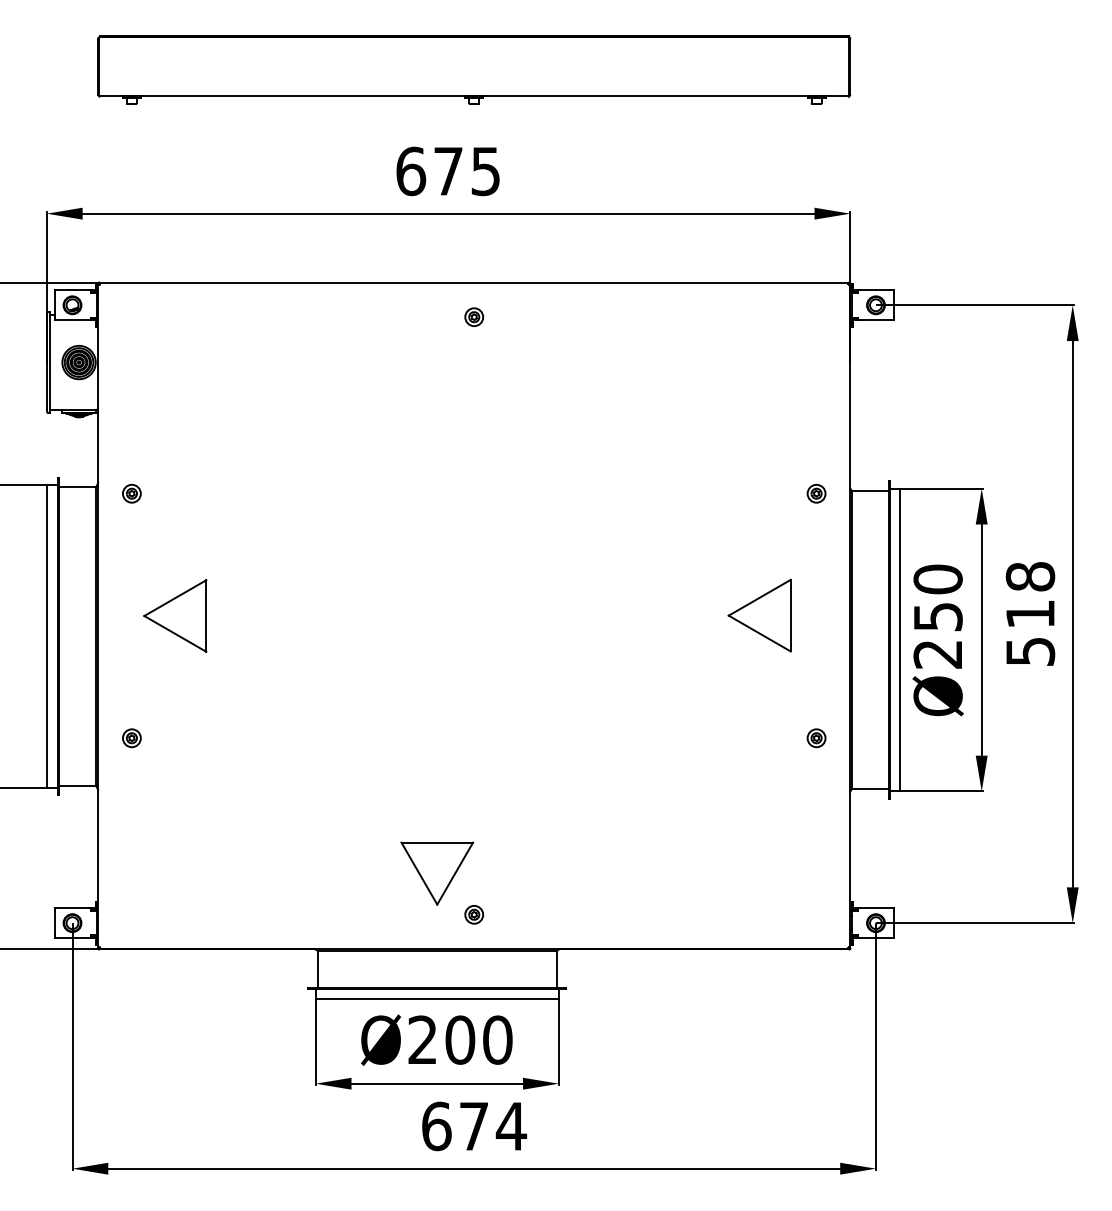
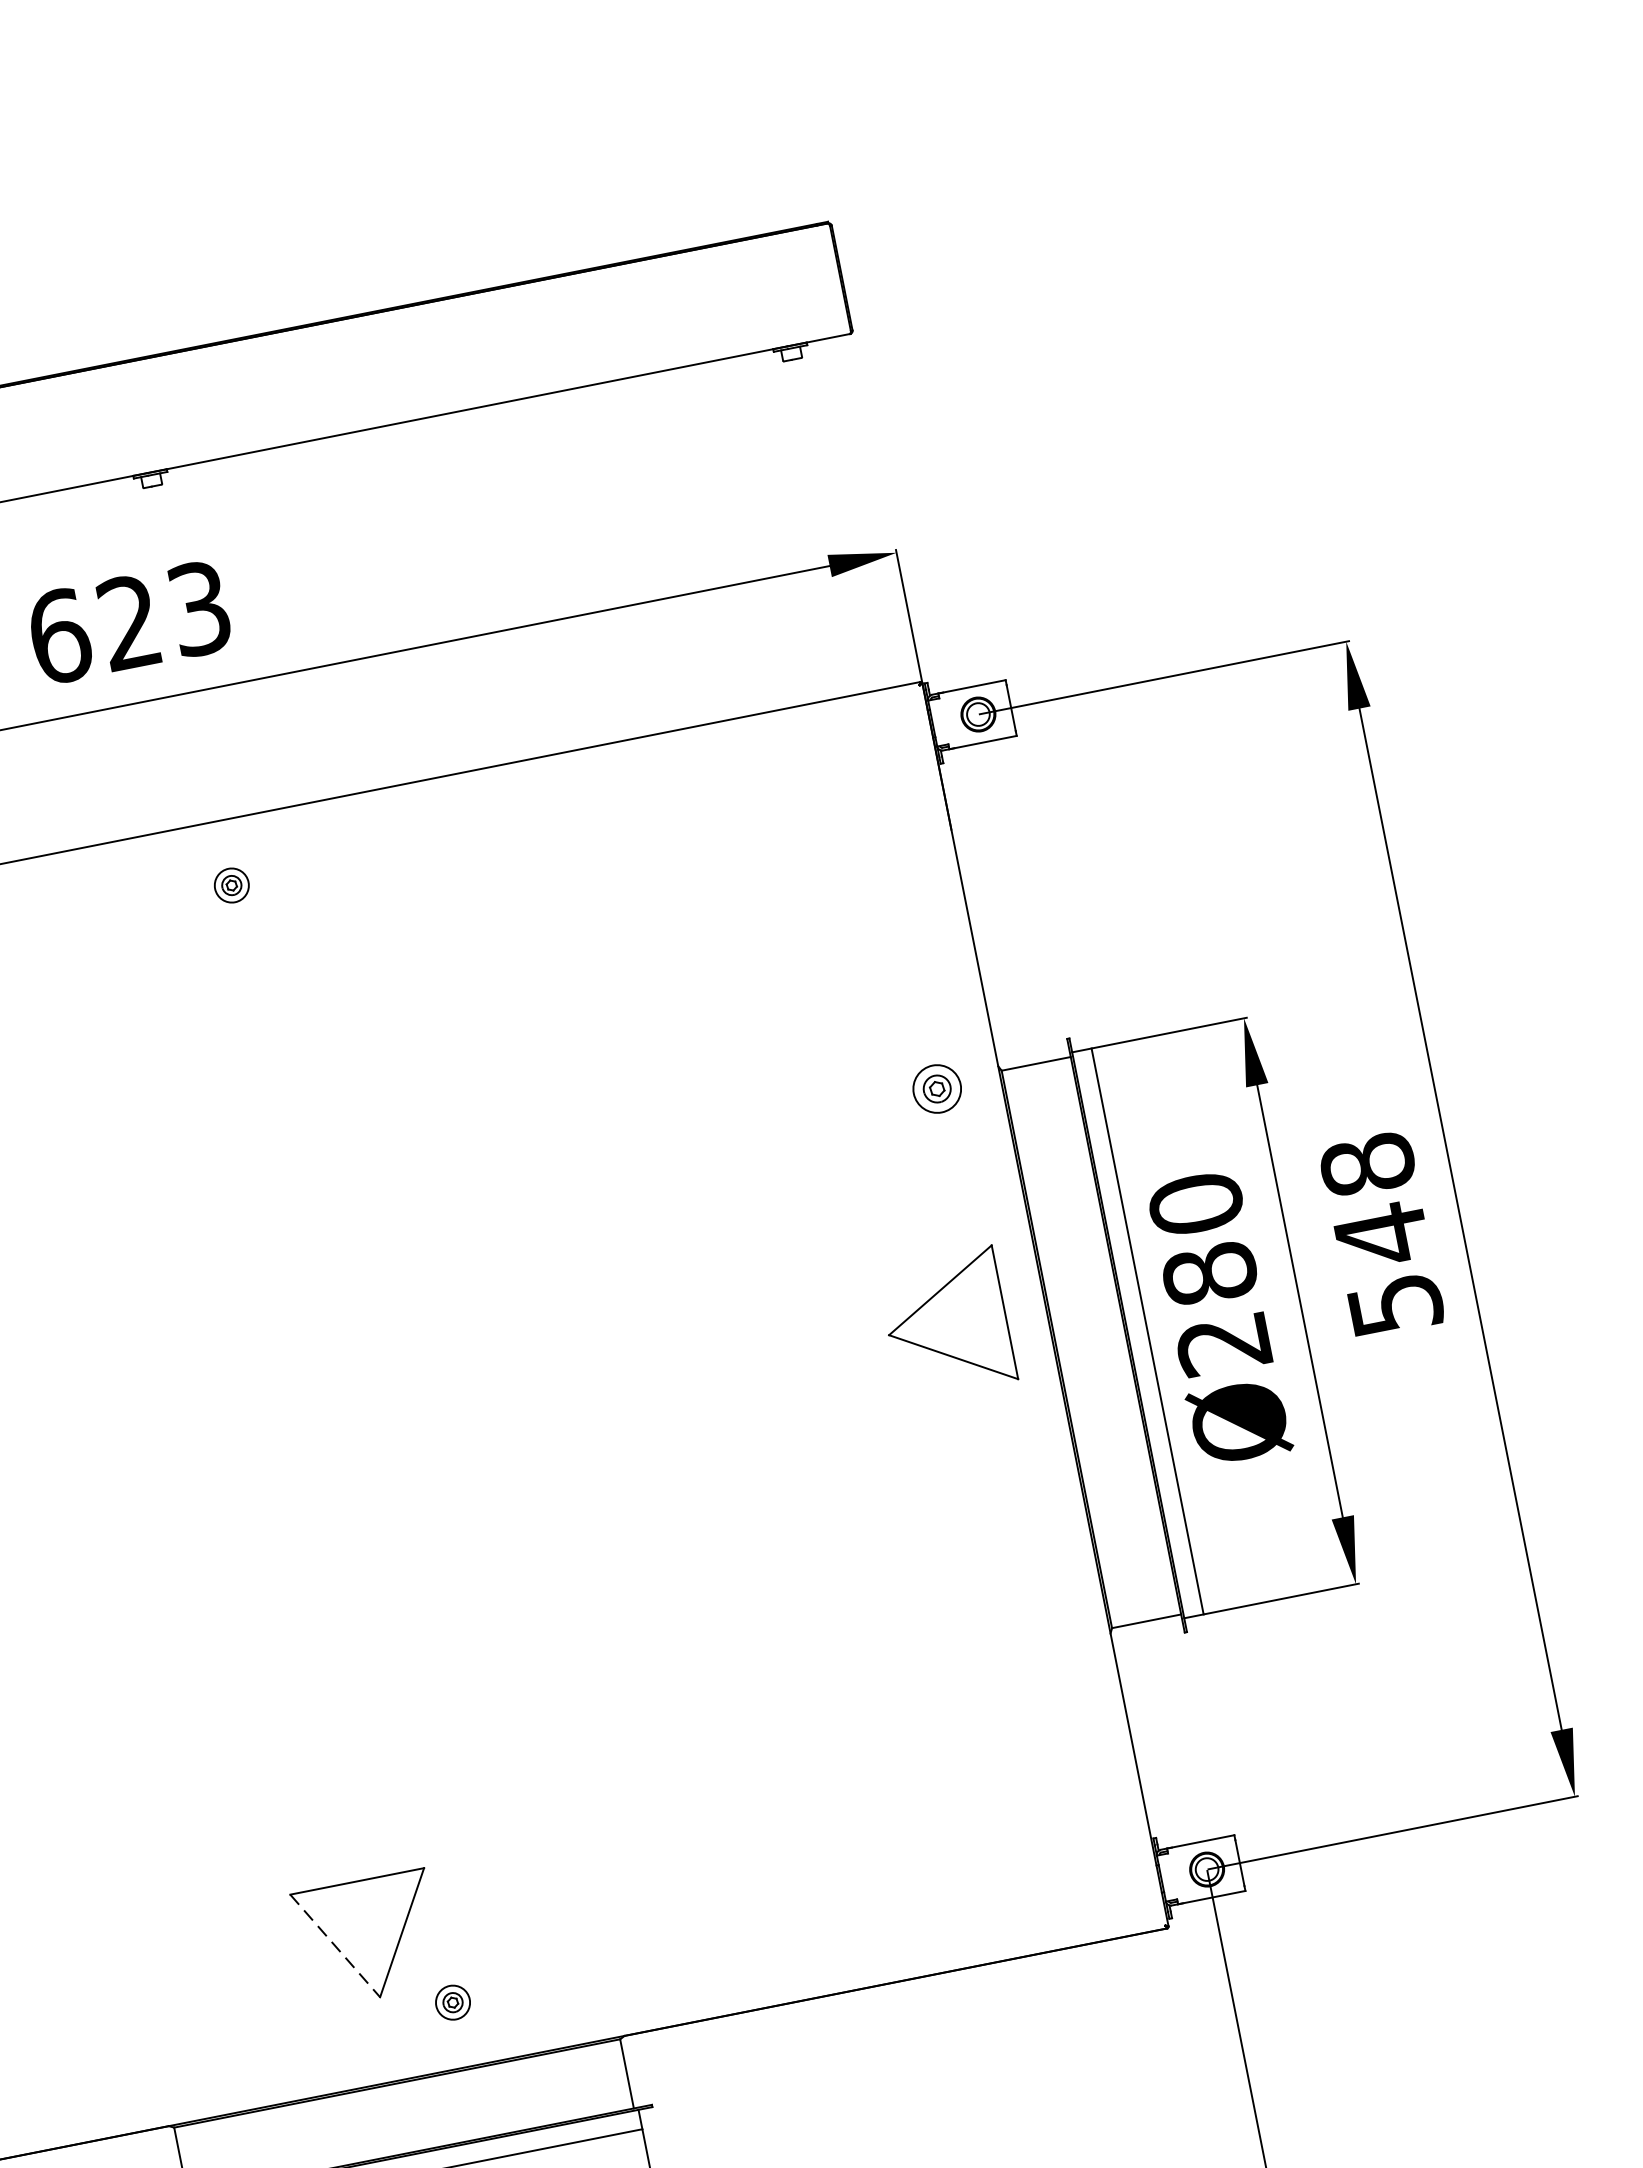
text: (466, 170) -> (163, 614), 675 -> 623
part: (816, 493) -> (936, 1088), size x1.4
text: (1030, 613) -> (1381, 1233), 518 -> 548
part: (759, 615) -> (946, 1323), moved
text: (937, 616) -> (1208, 1273), Ø250 -> Ø280
part: (816, 738) -> (1027, 1546), removed
line: (419, 873) -> (335, 1945), solid -> dashed

